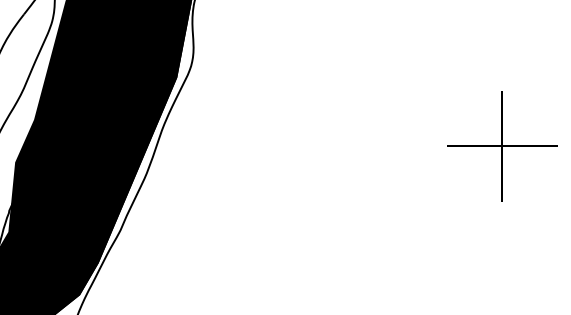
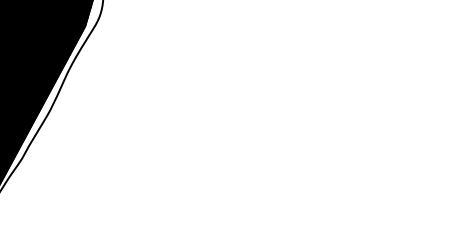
part: (502, 146) -> (371, 115), removed

